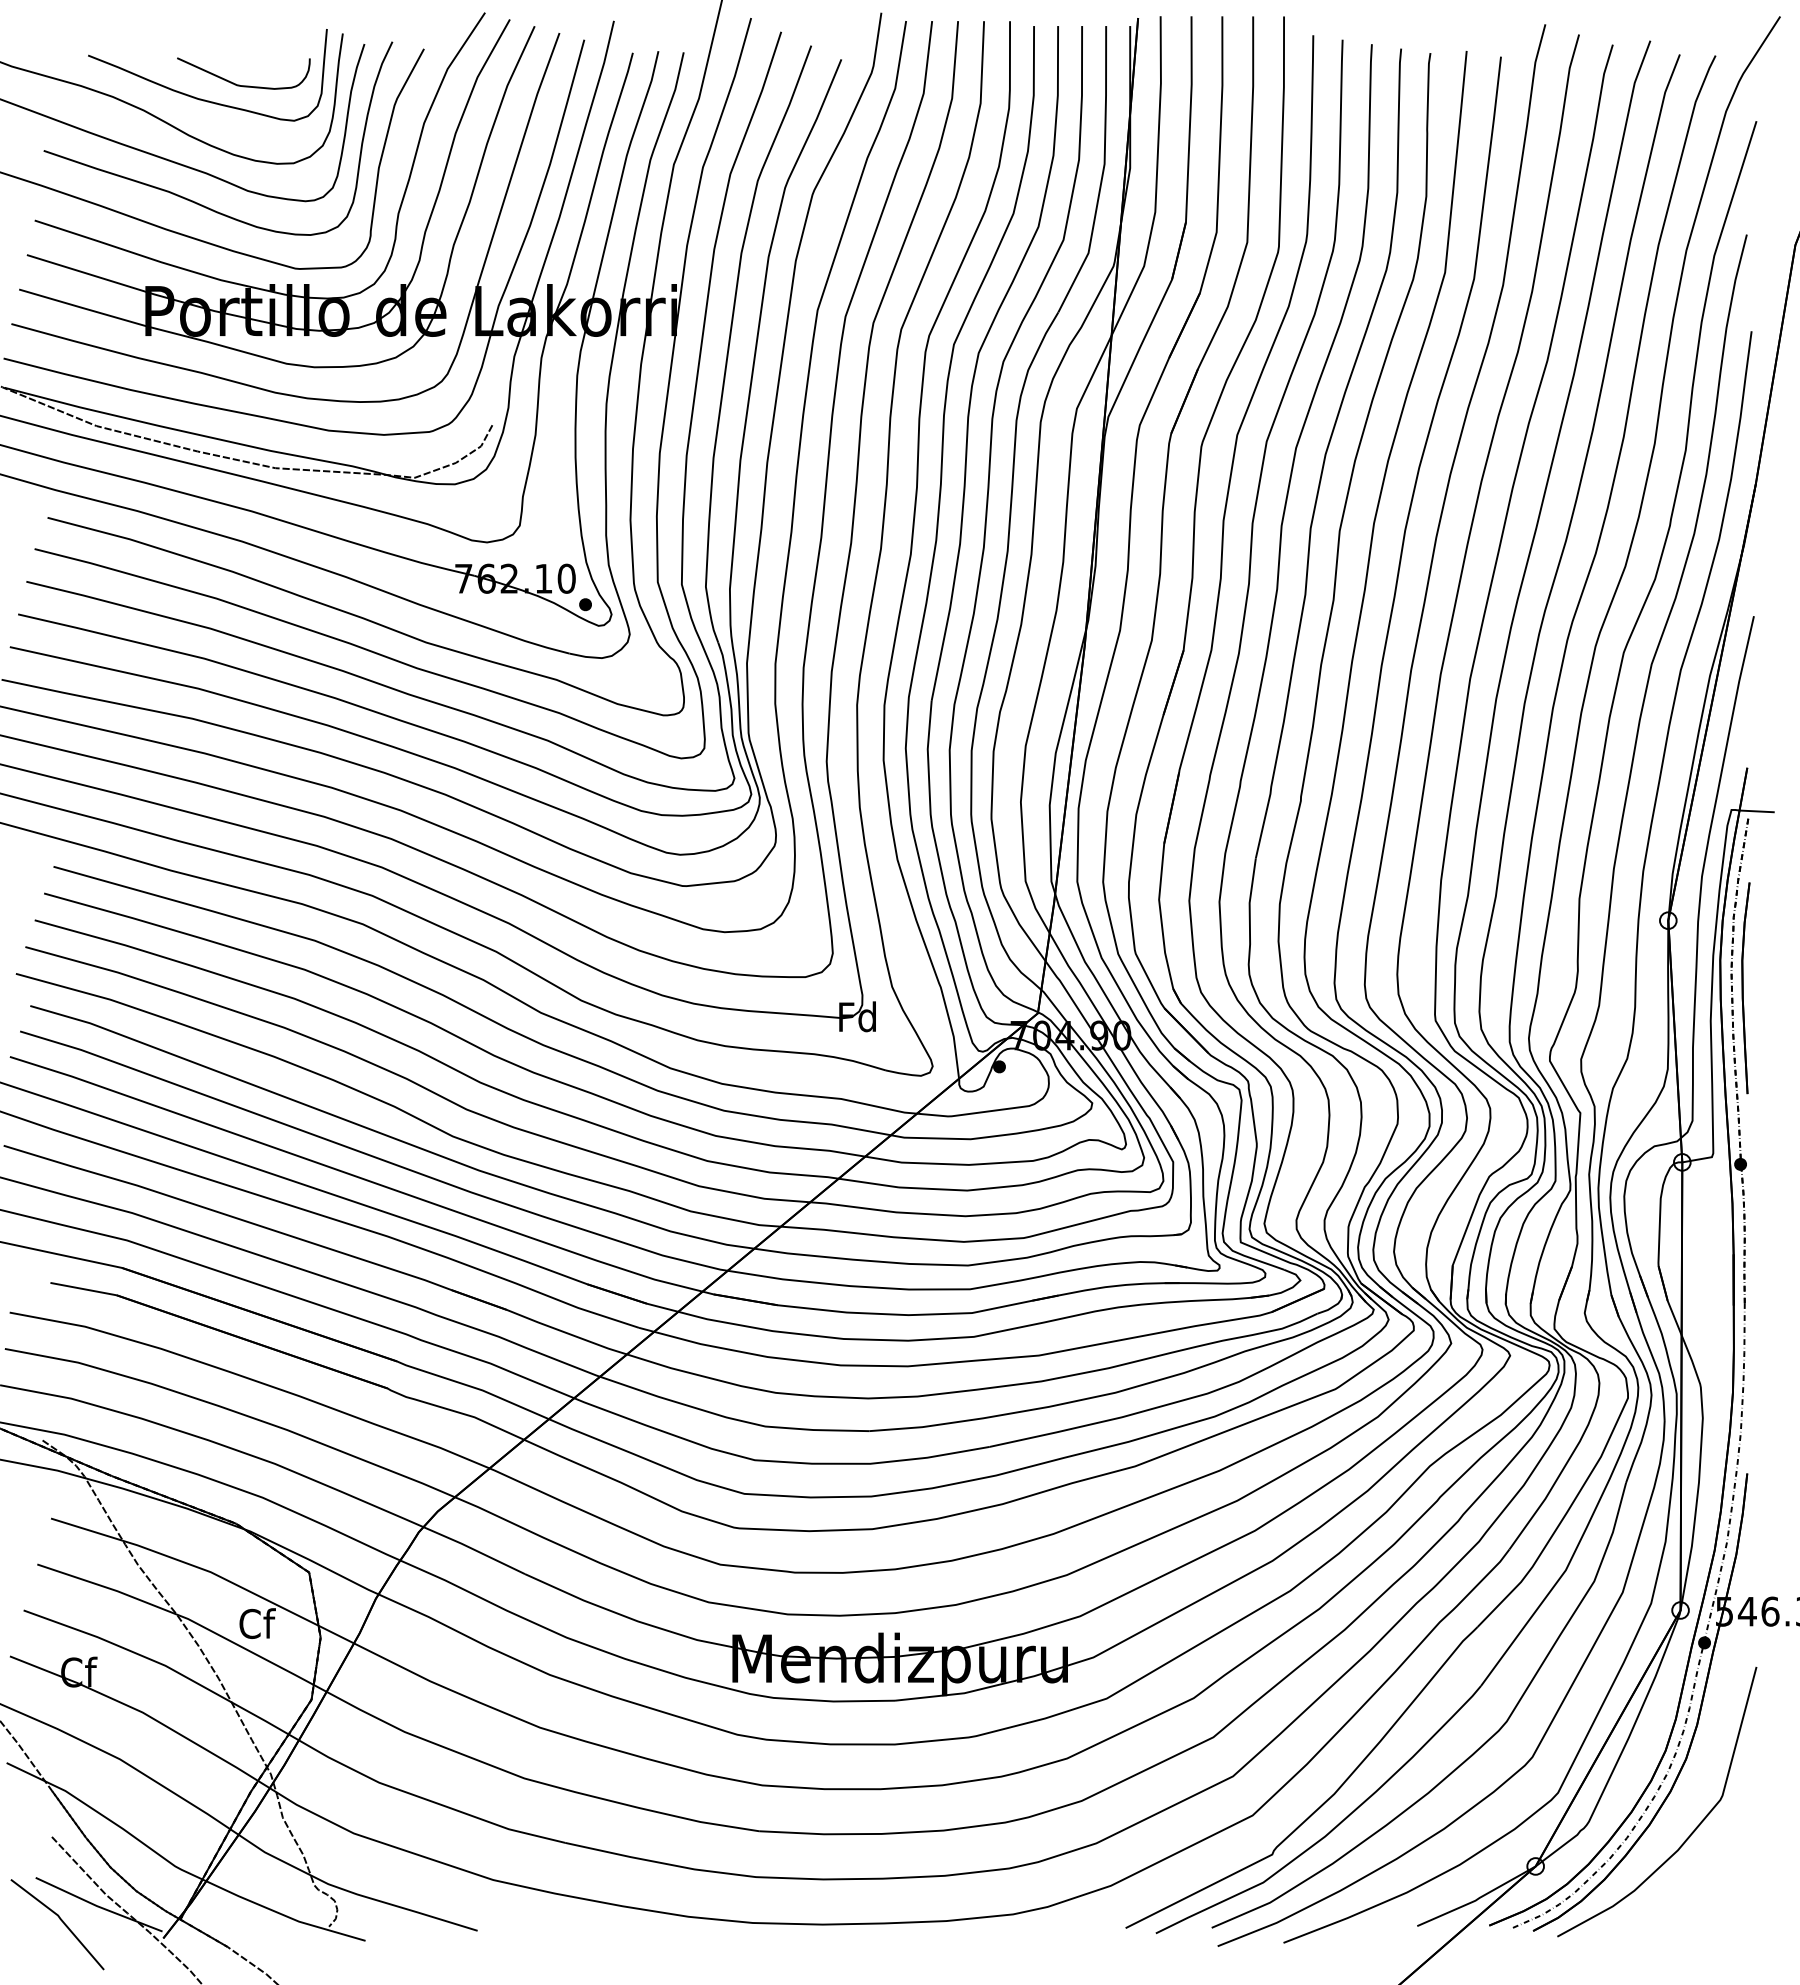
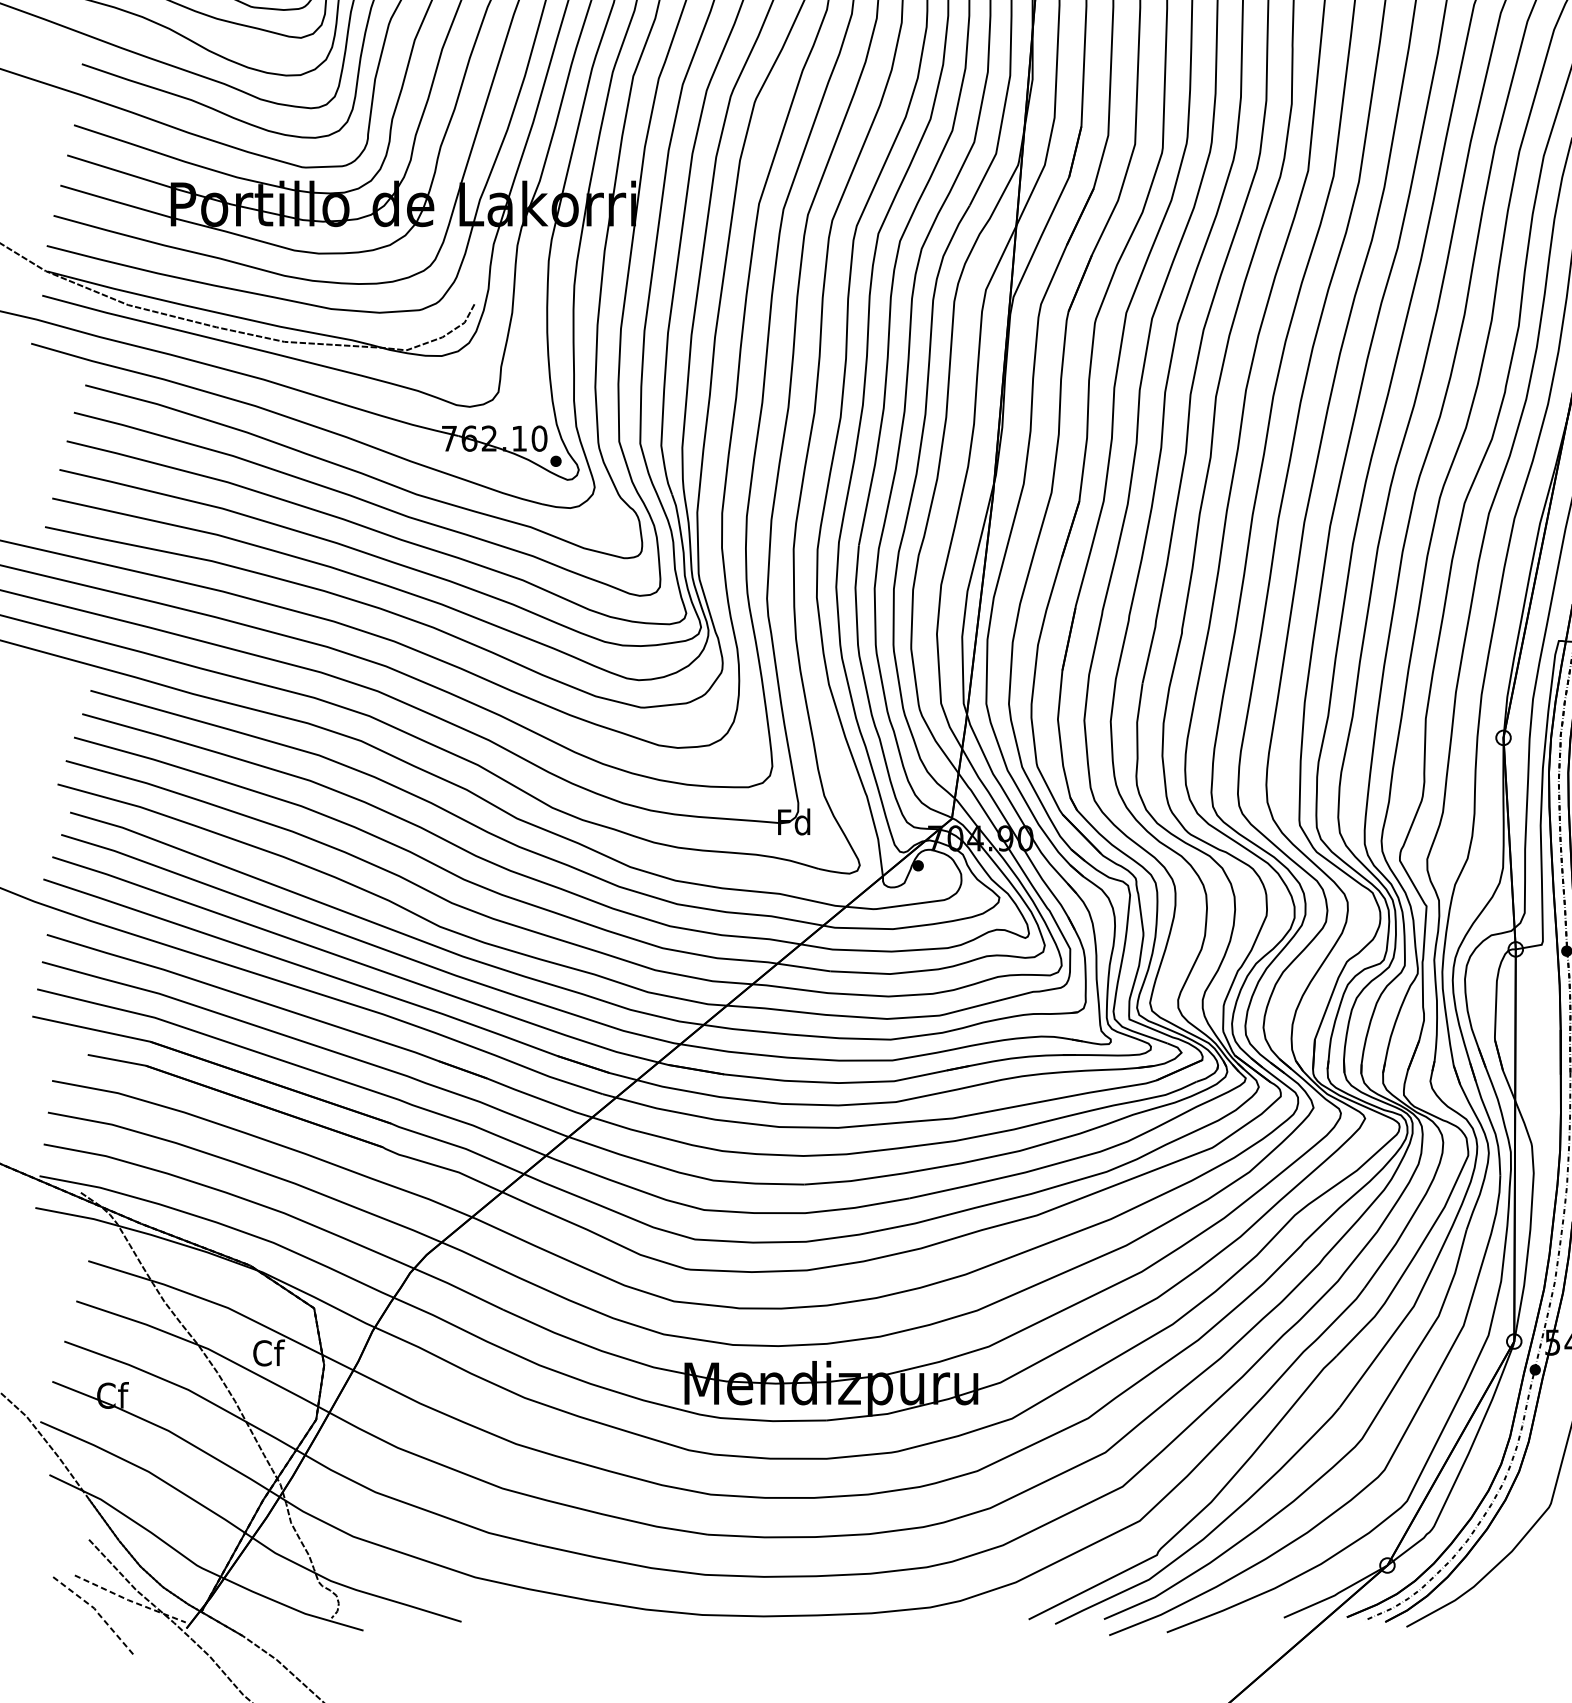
line: (97, 1906) -> (128, 1600), solid -> dashed
line: (60, 1919) -> (96, 1611), solid -> dashed

